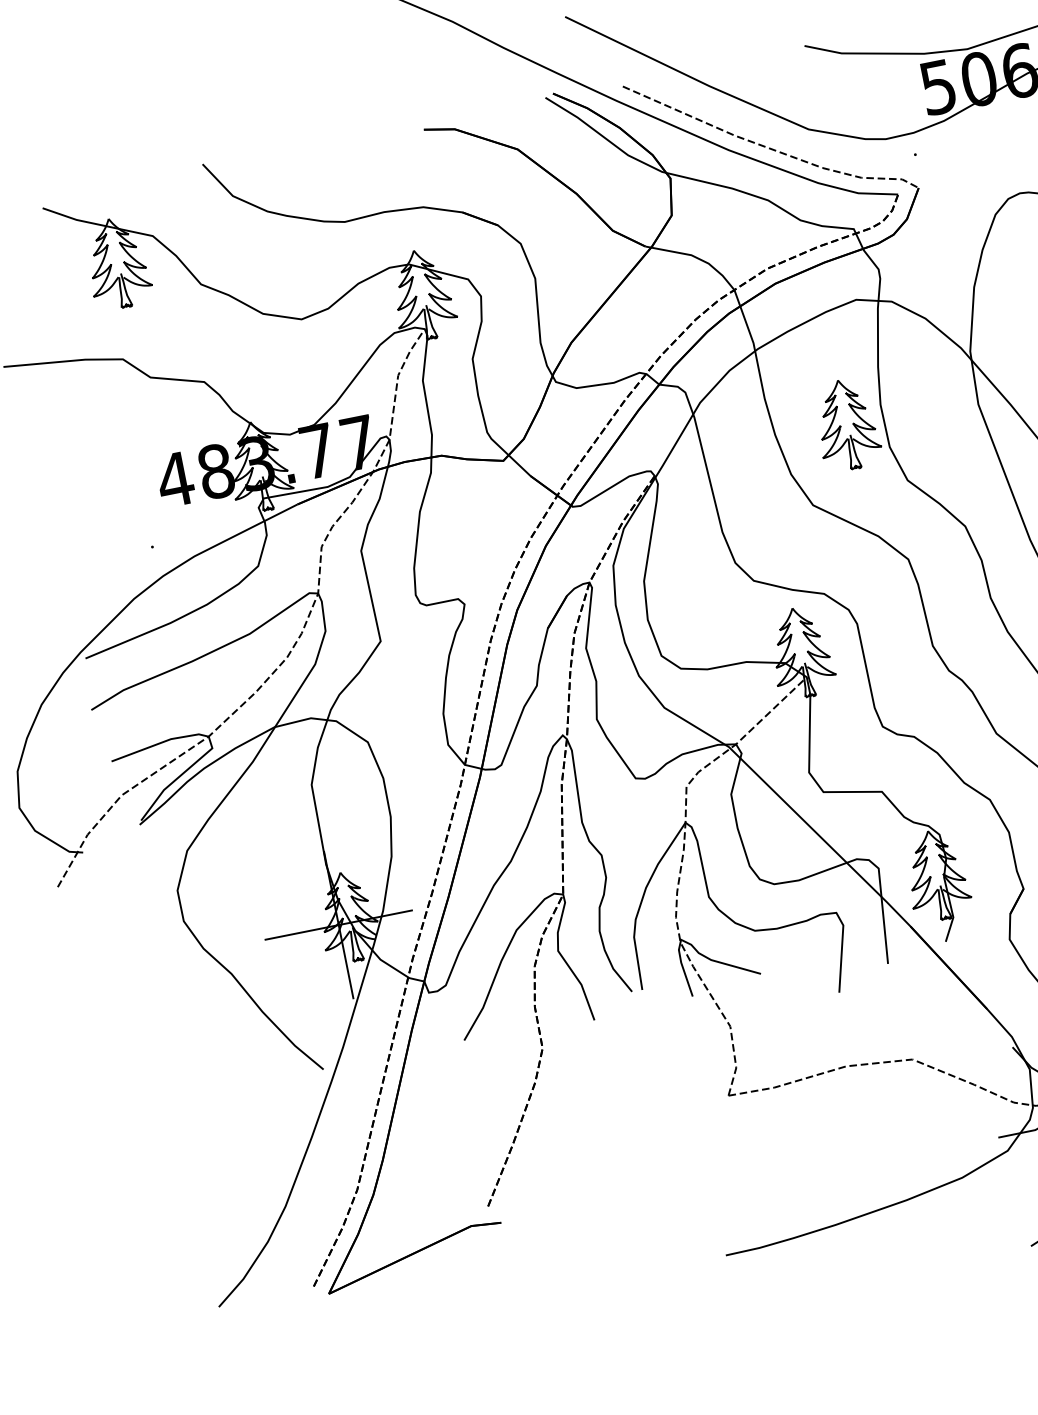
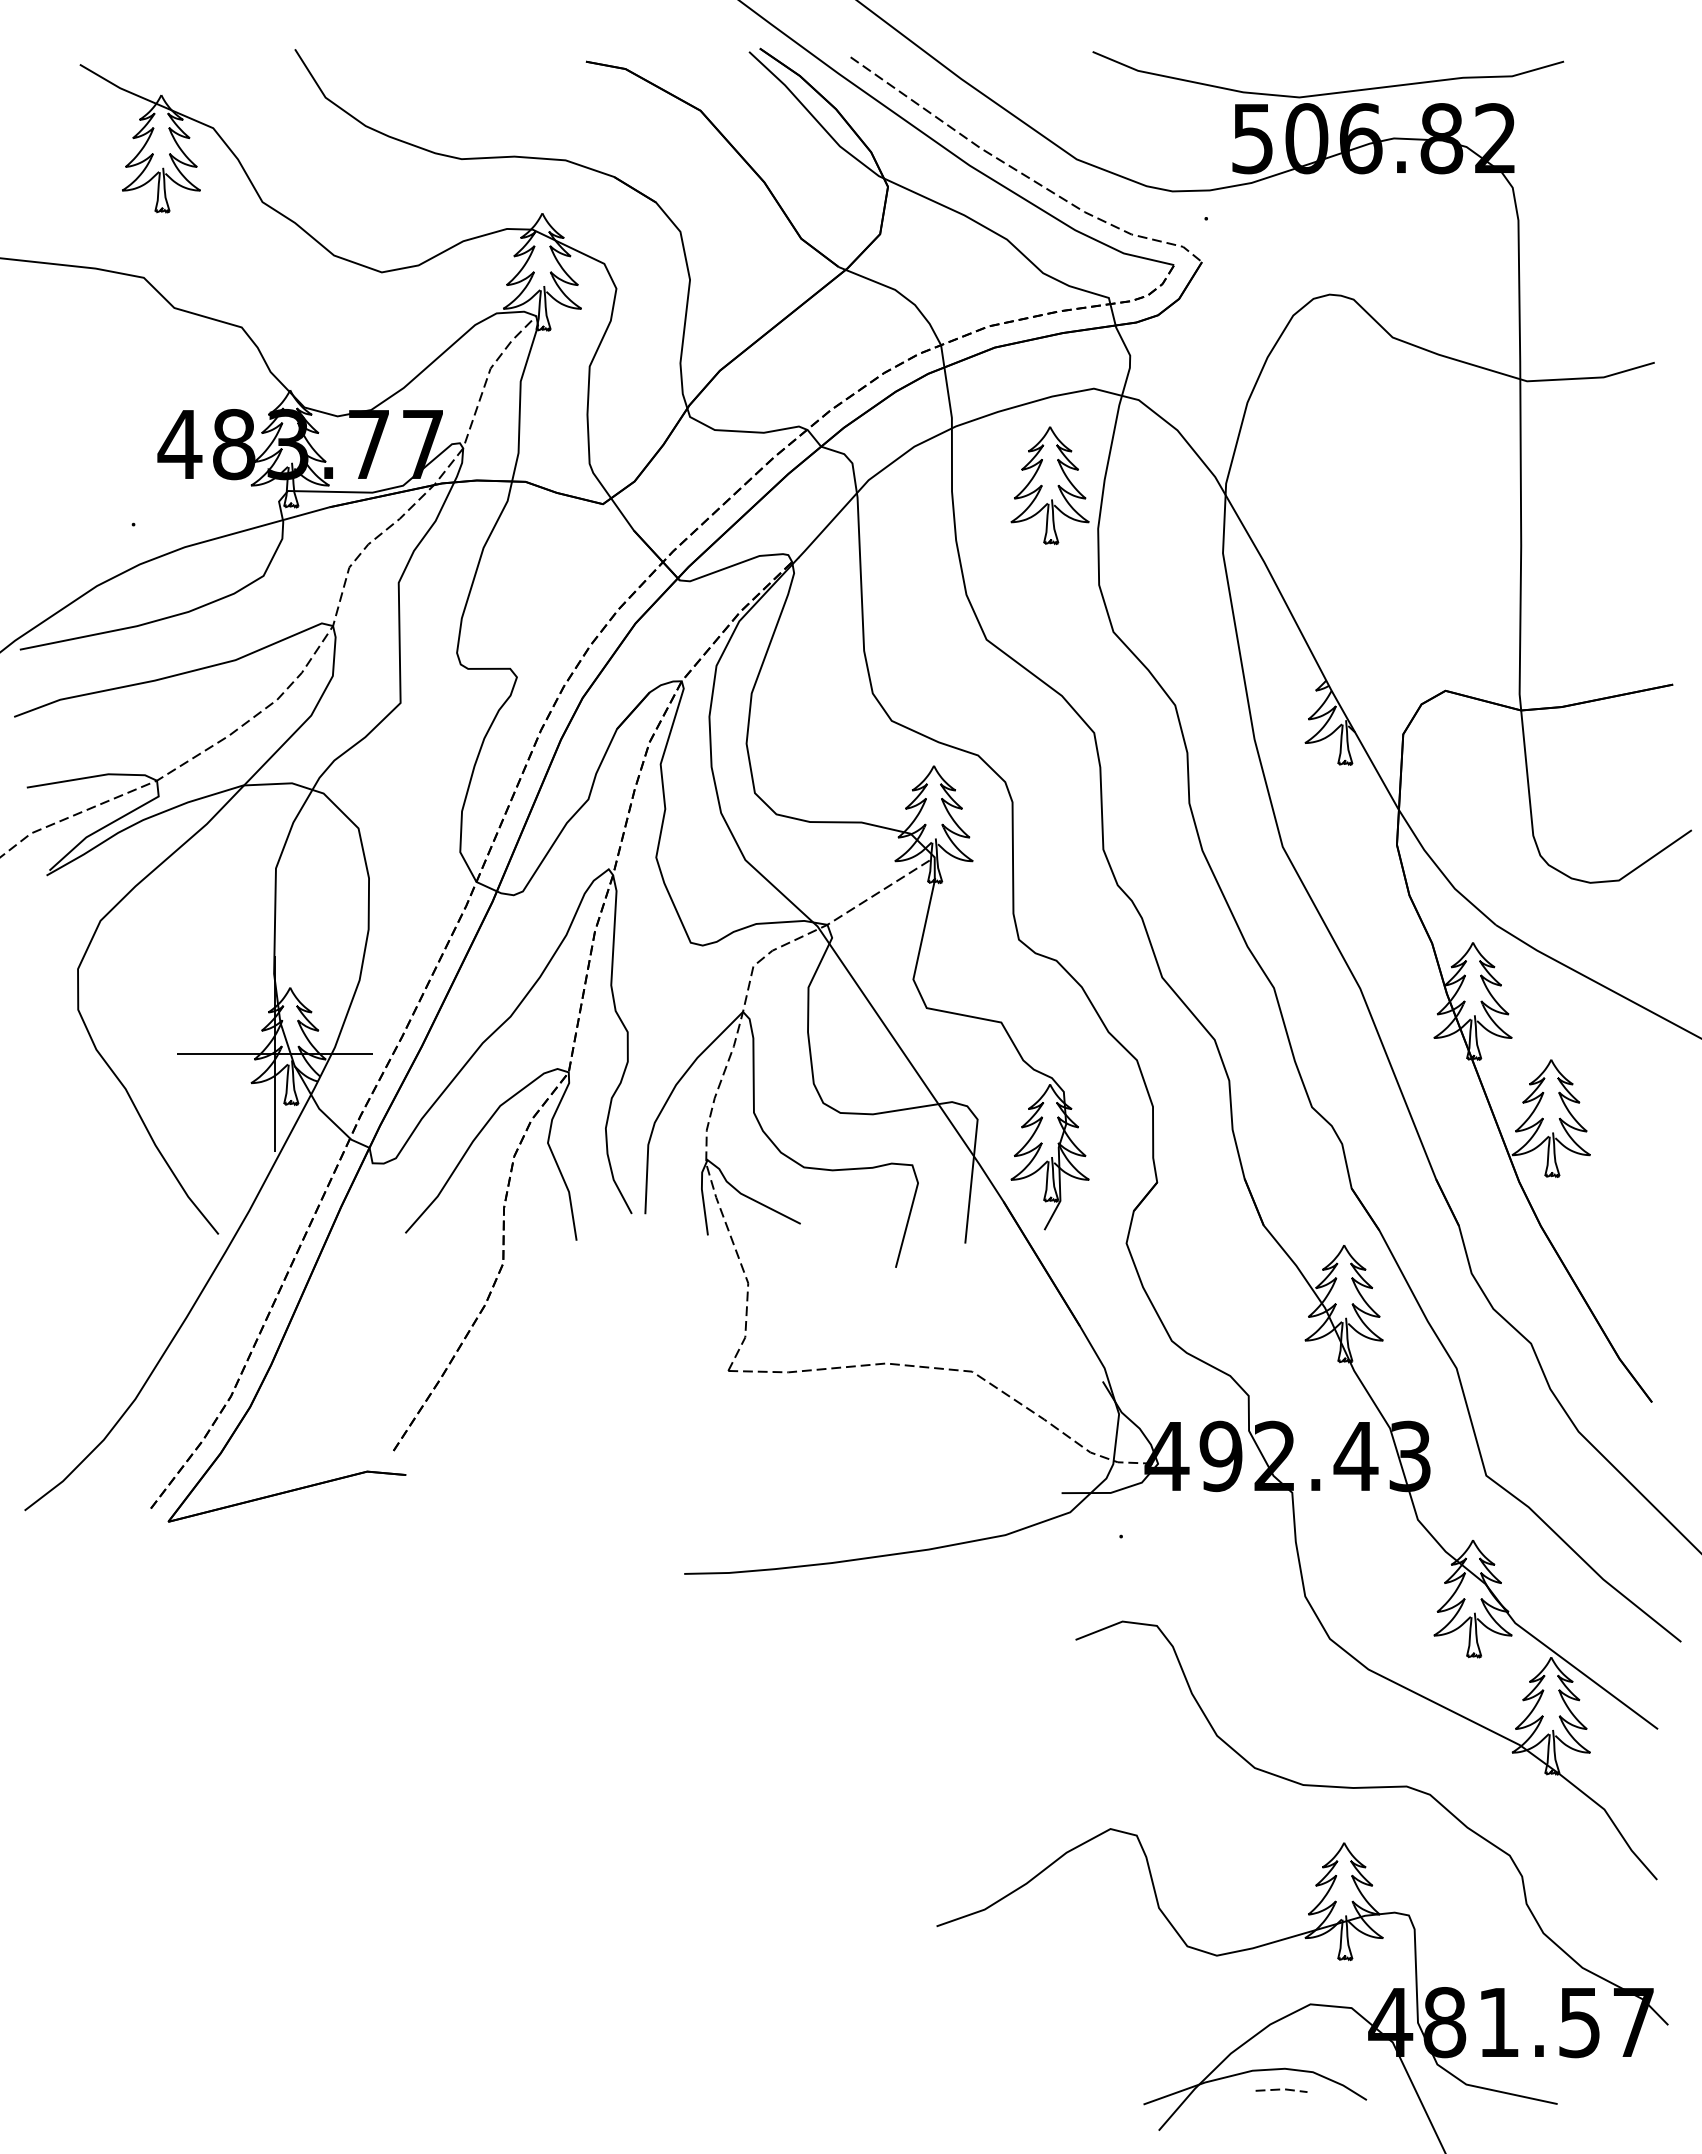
part: (846, 424) -> (1049, 485), moved

